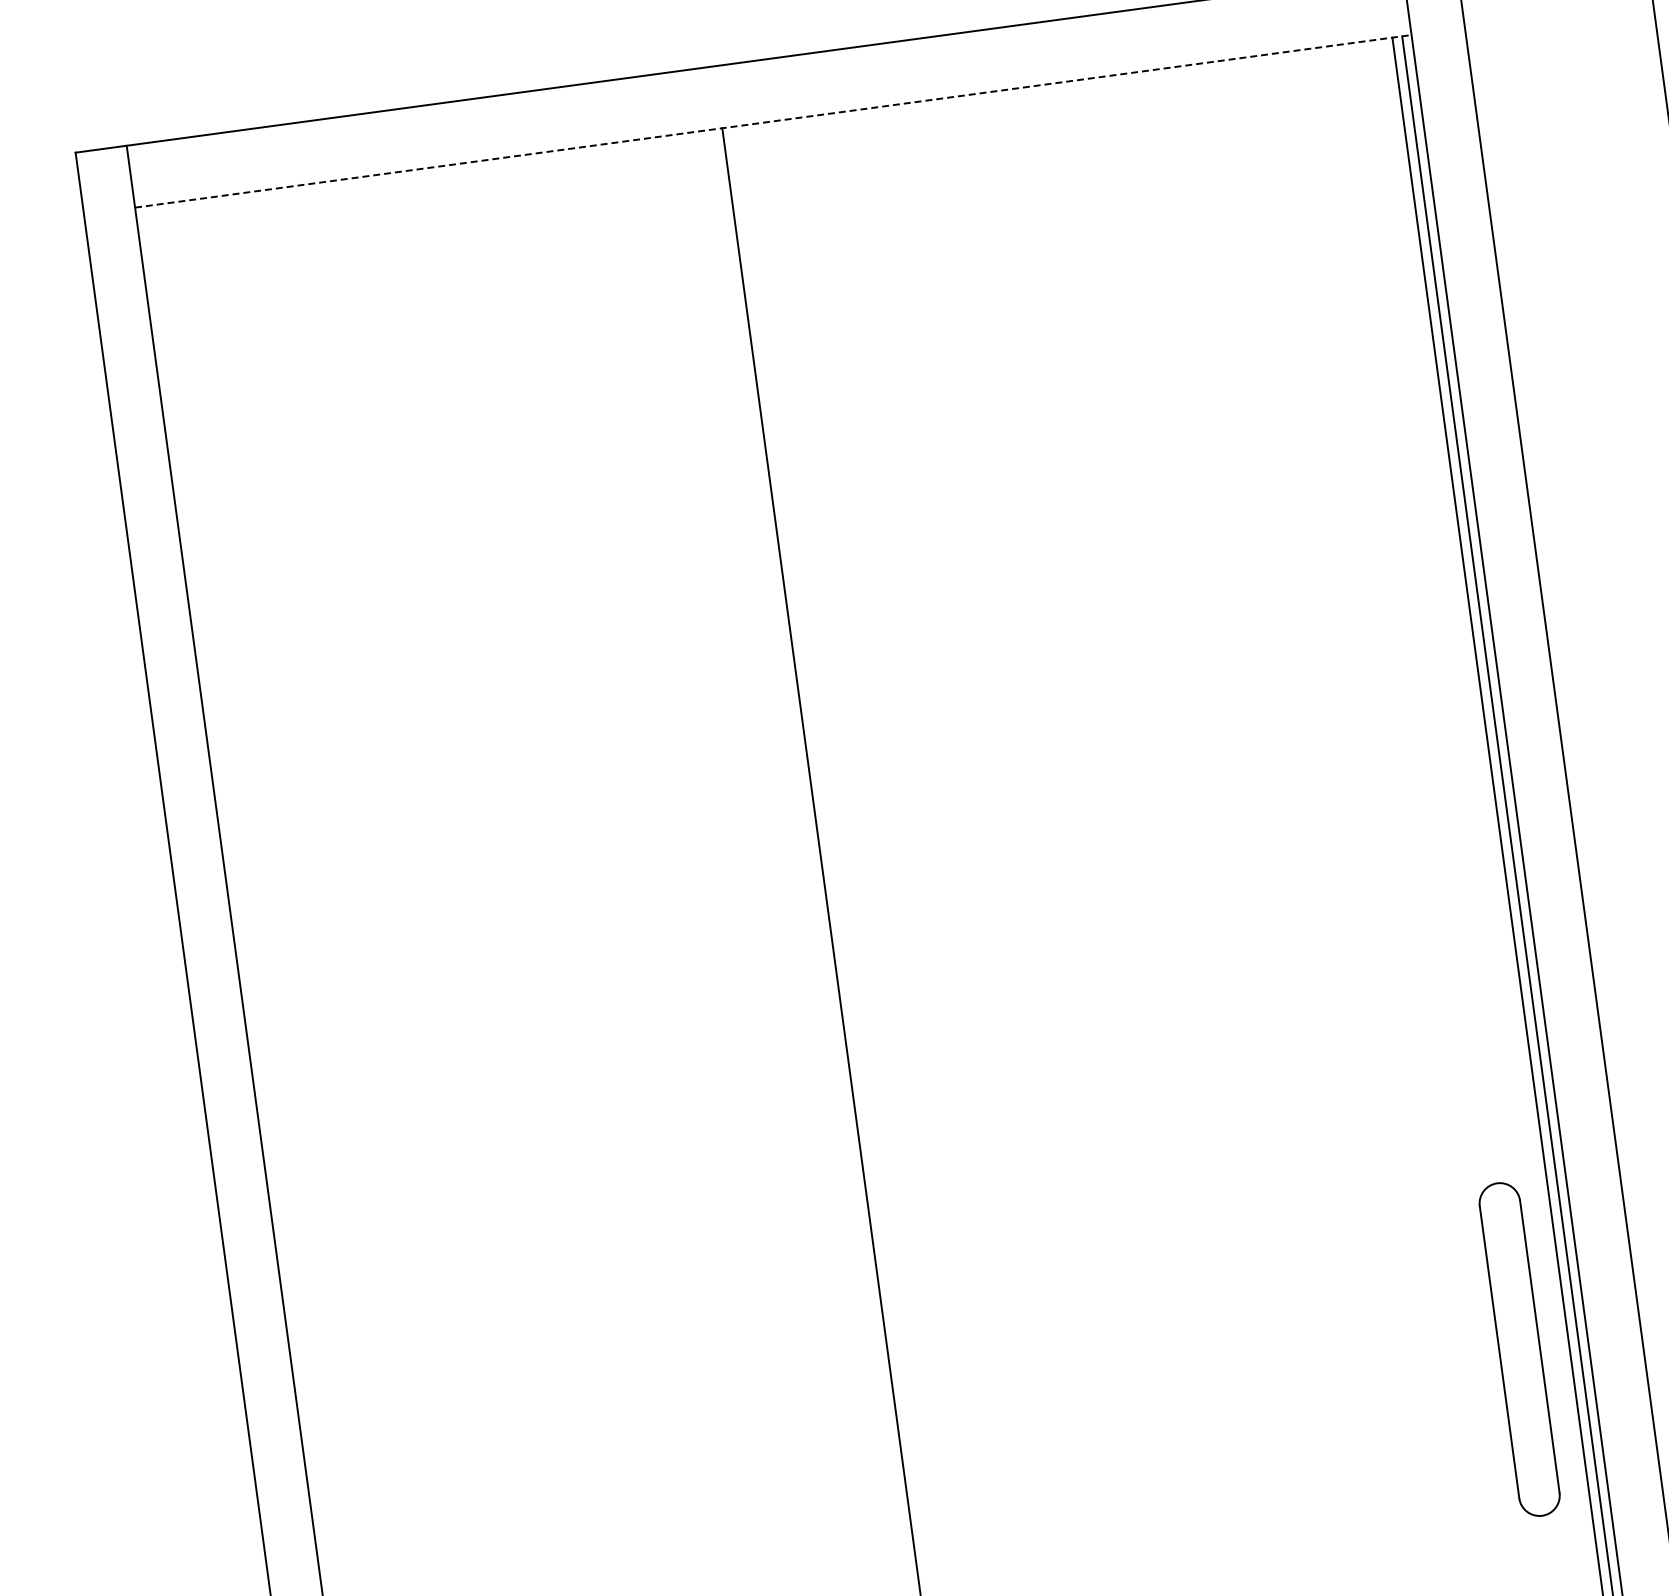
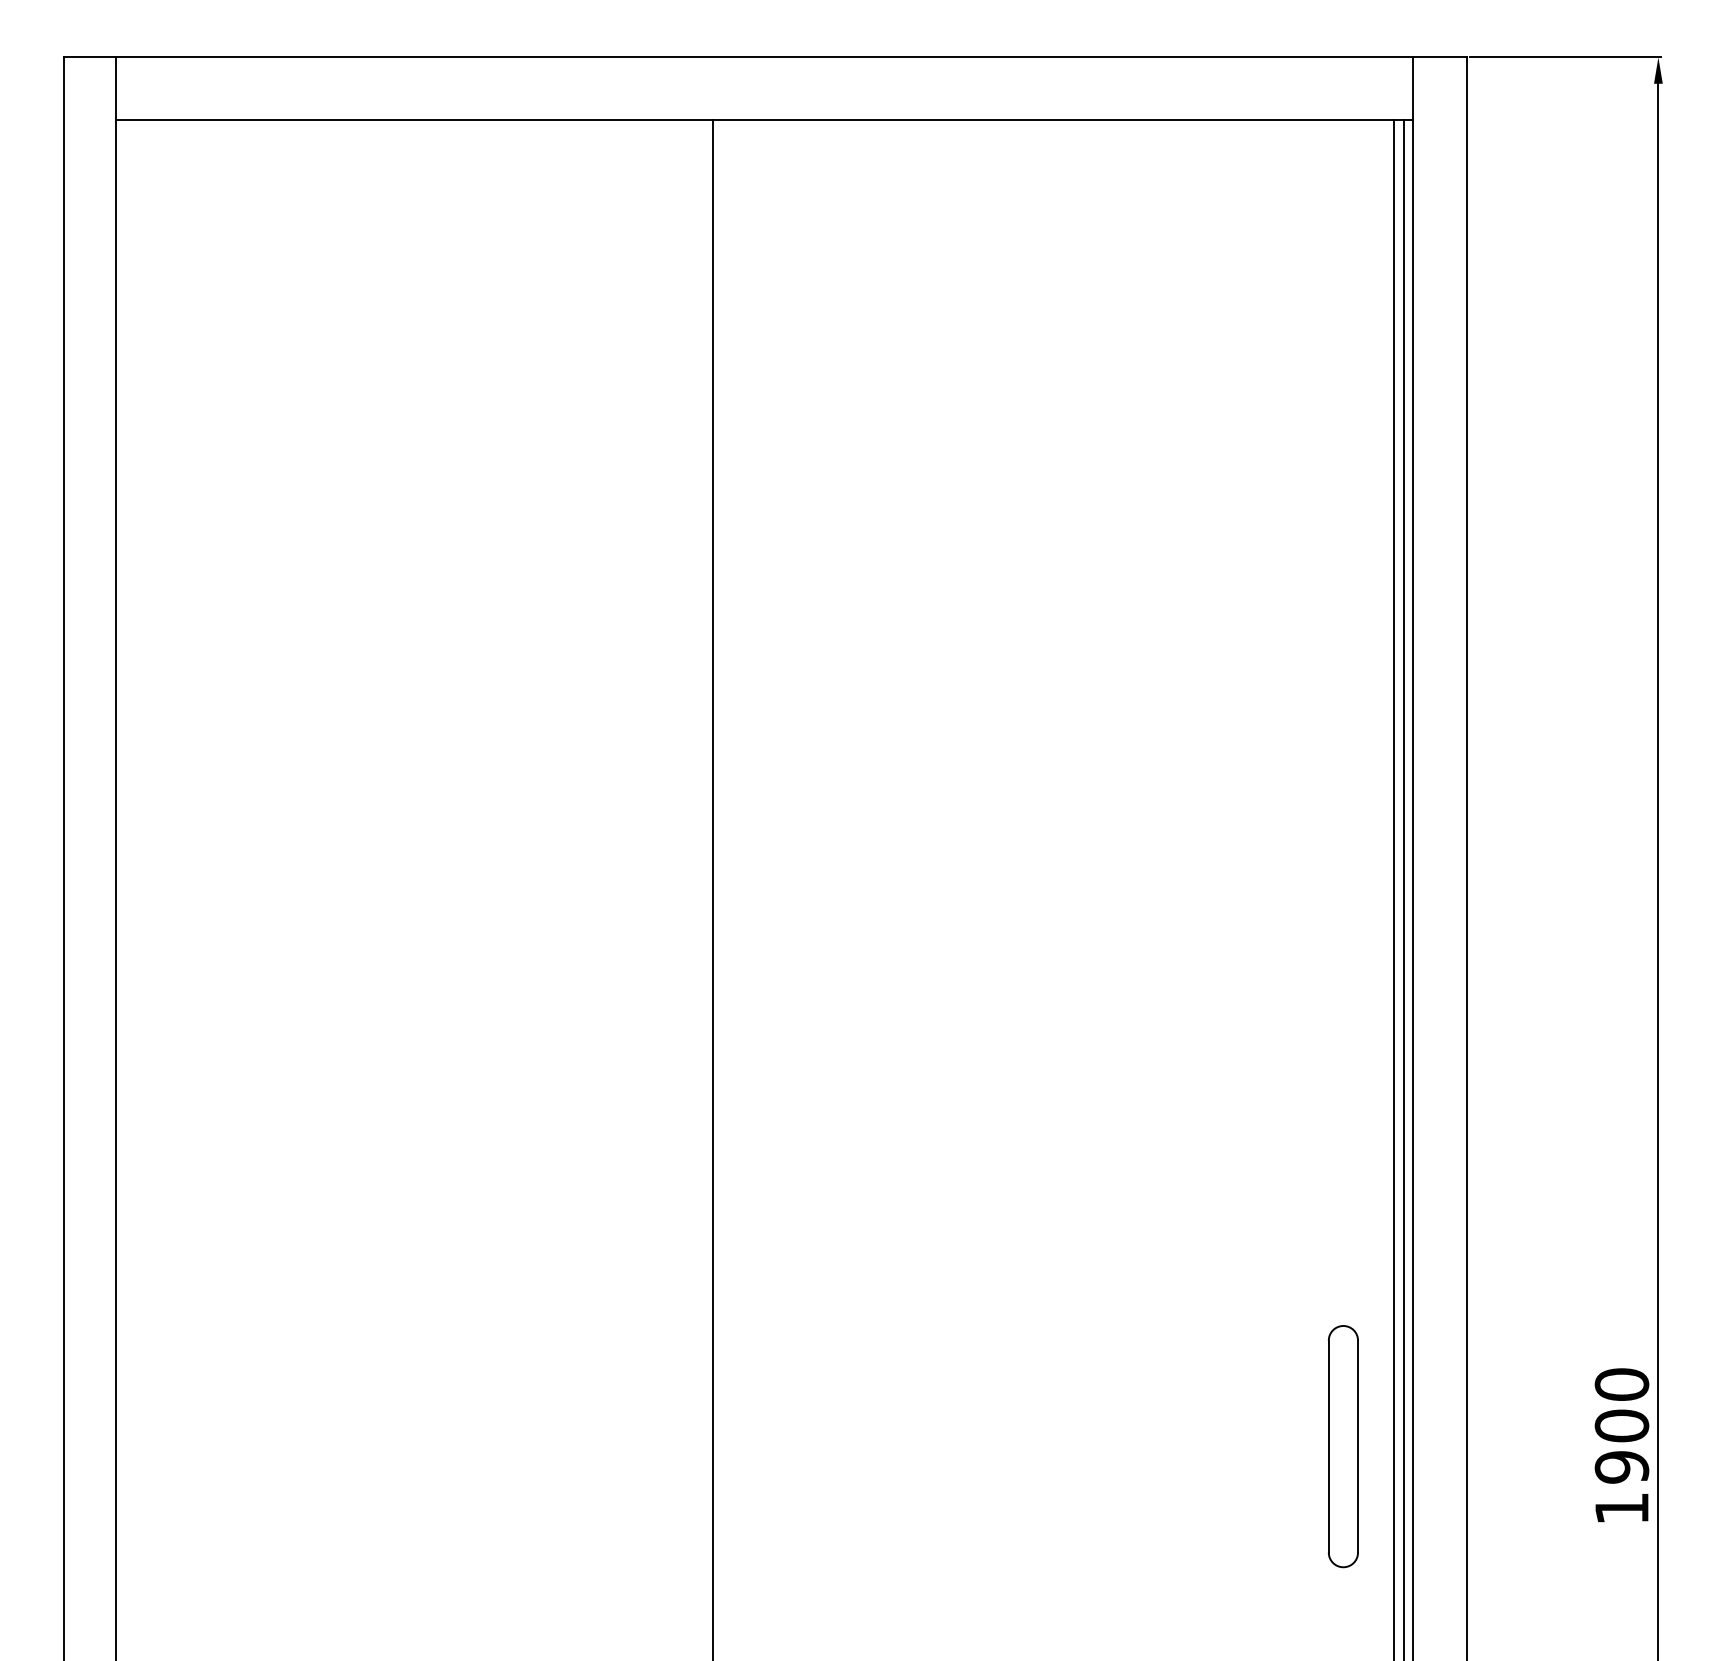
line: (774, 121) -> (765, 120), dashed -> solid
part: (1518, 1349) -> (1342, 1446), size x0.71

